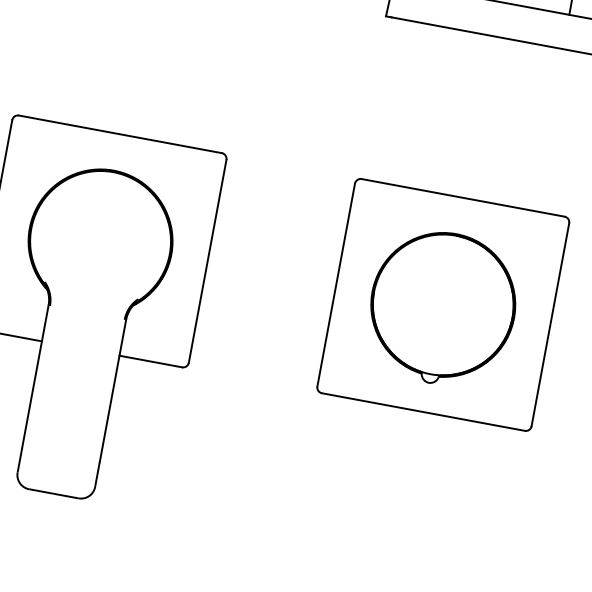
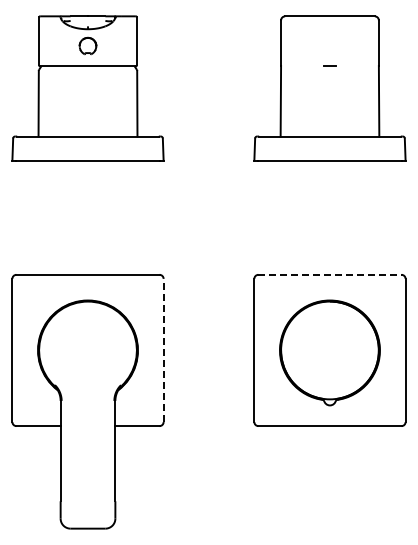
line: (462, 197) -> (329, 274), solid -> dashed
line: (207, 261) -> (163, 350), solid -> dashed

